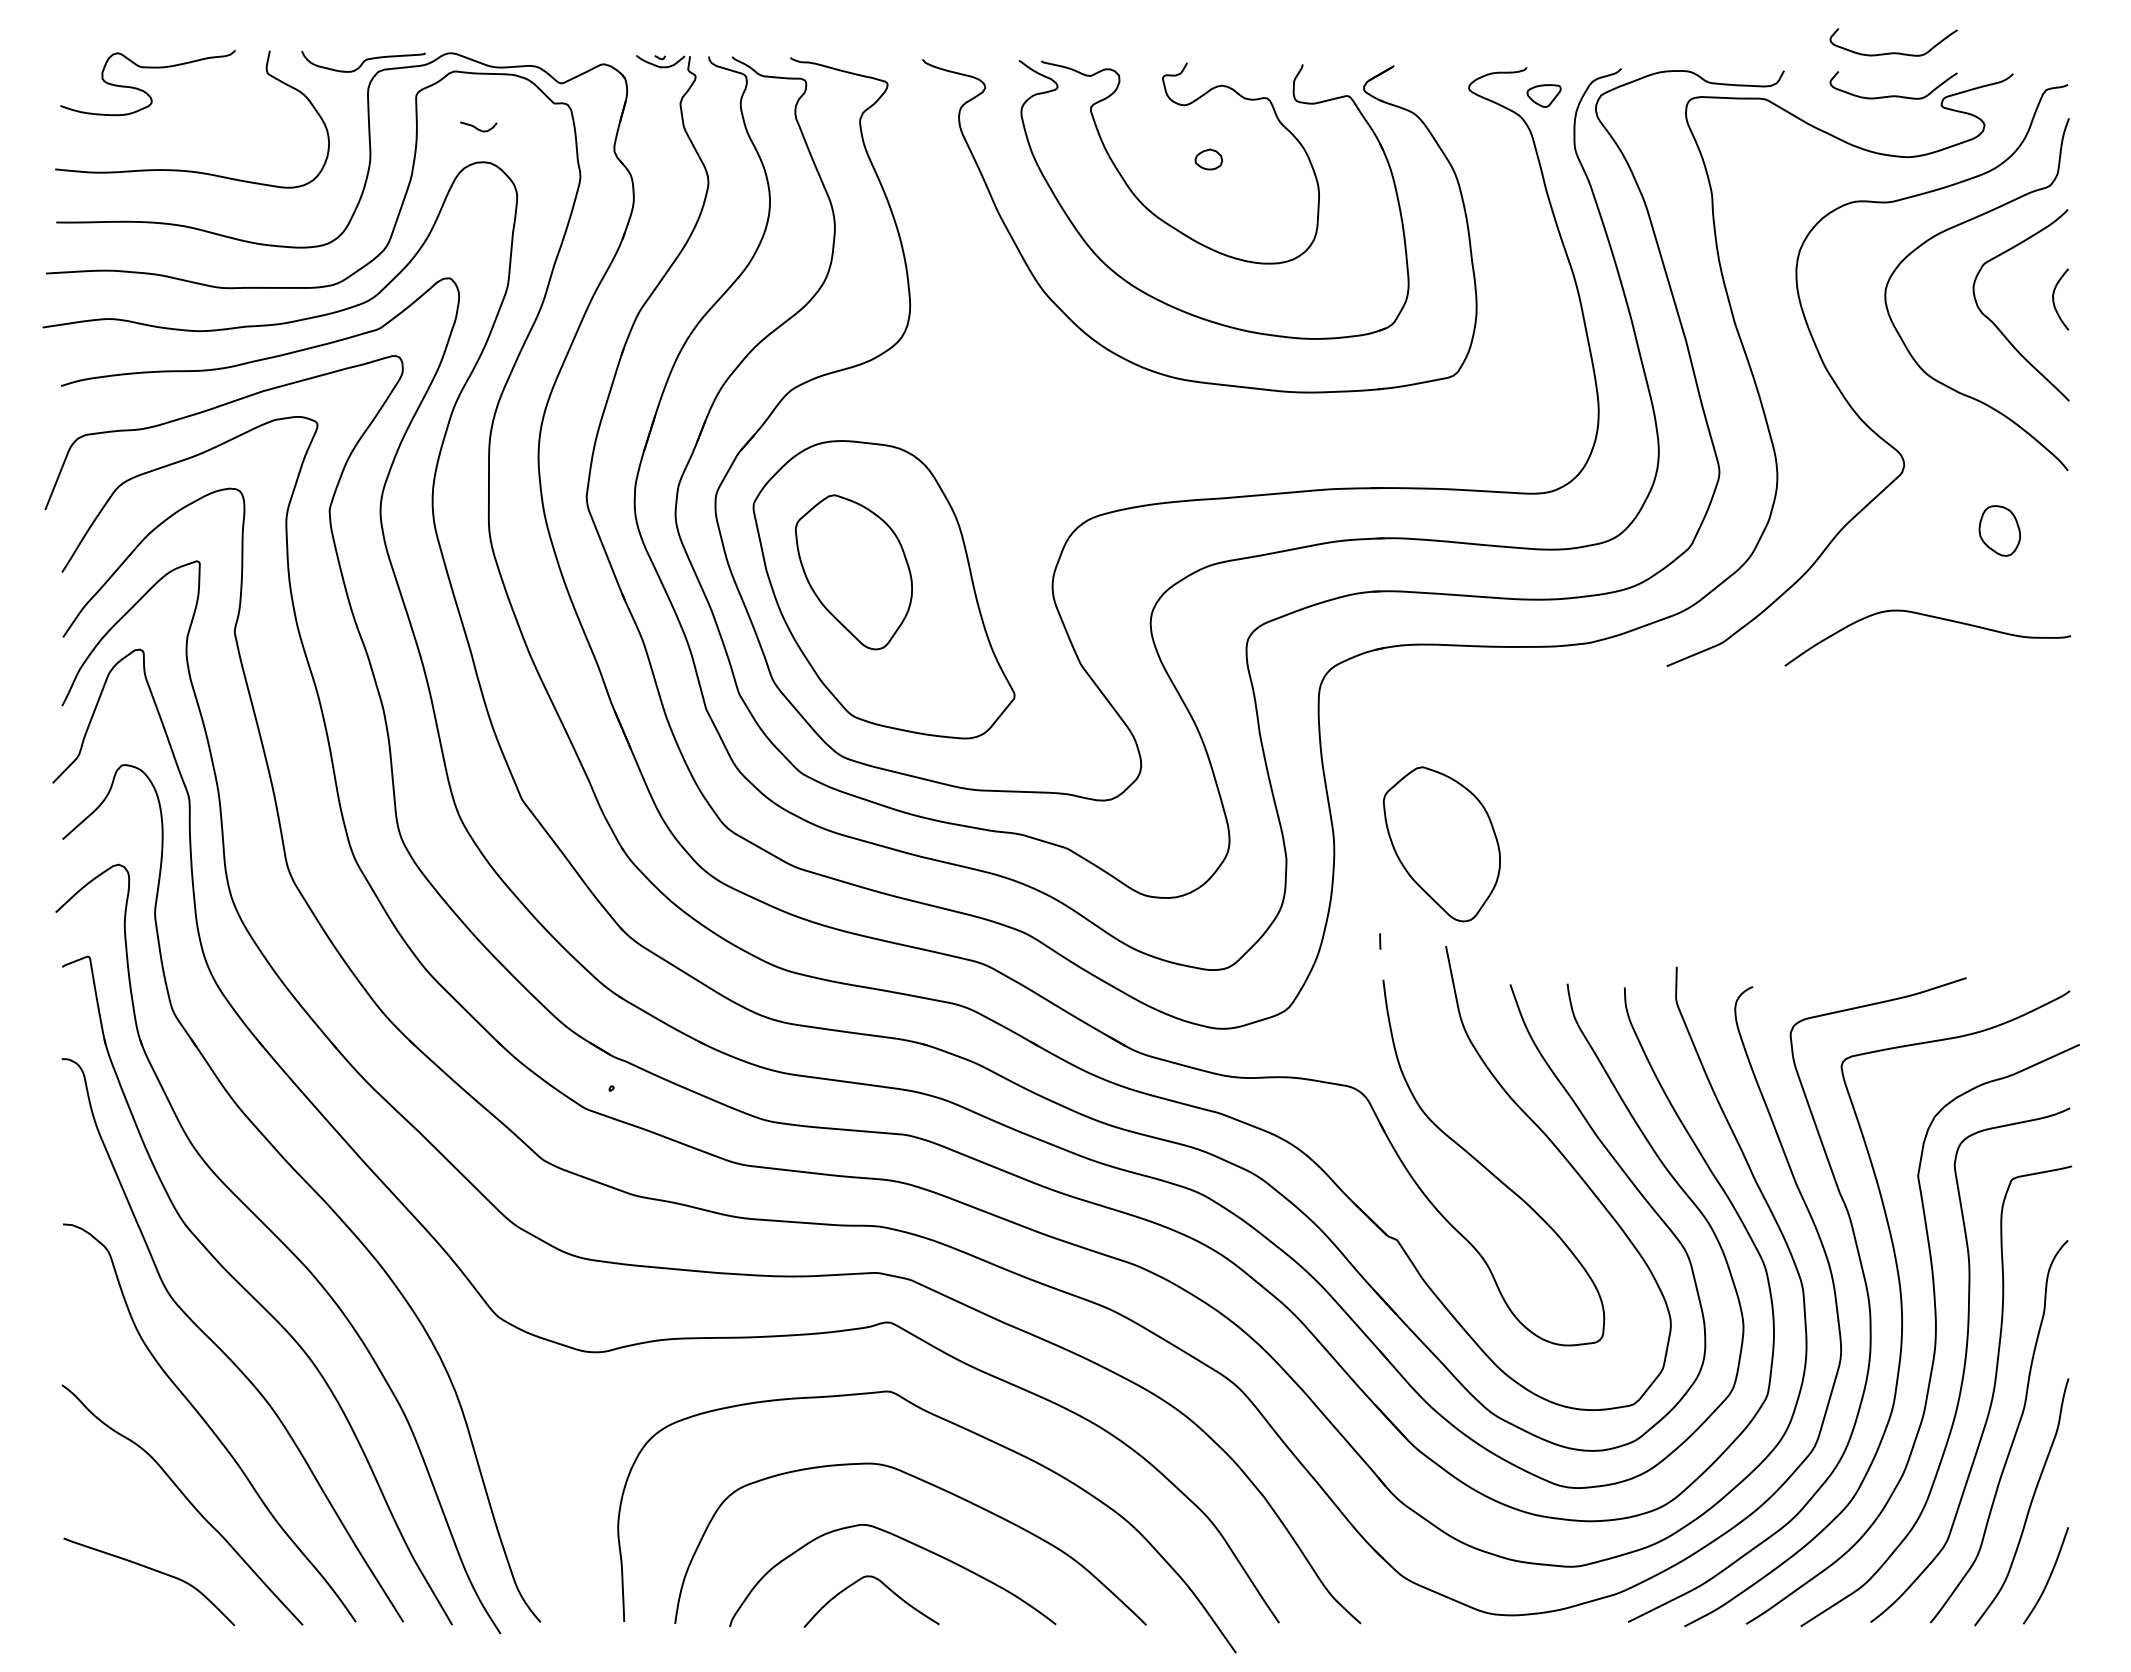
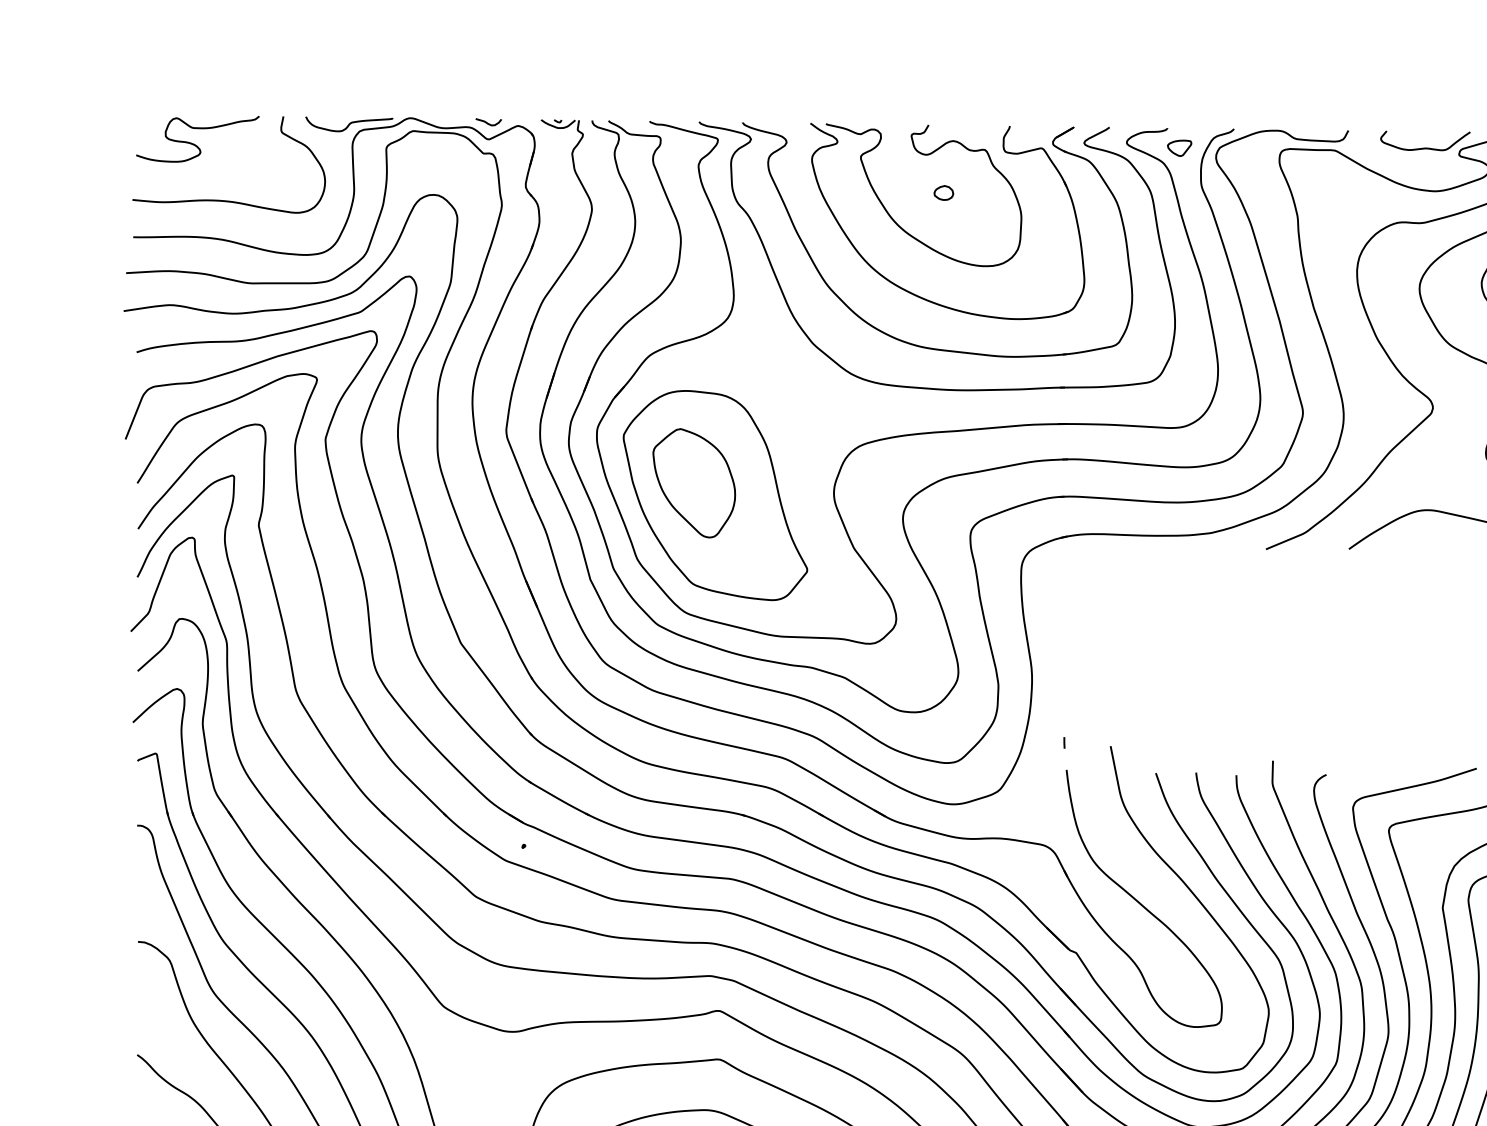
curve: (1893, 52) -> (1425, 117), removed
curve: (477, 127) -> (487, 122), moved
part: (1187, 436) -> (928, 387), added
part: (1441, 844) -> (1107, 674), removed

